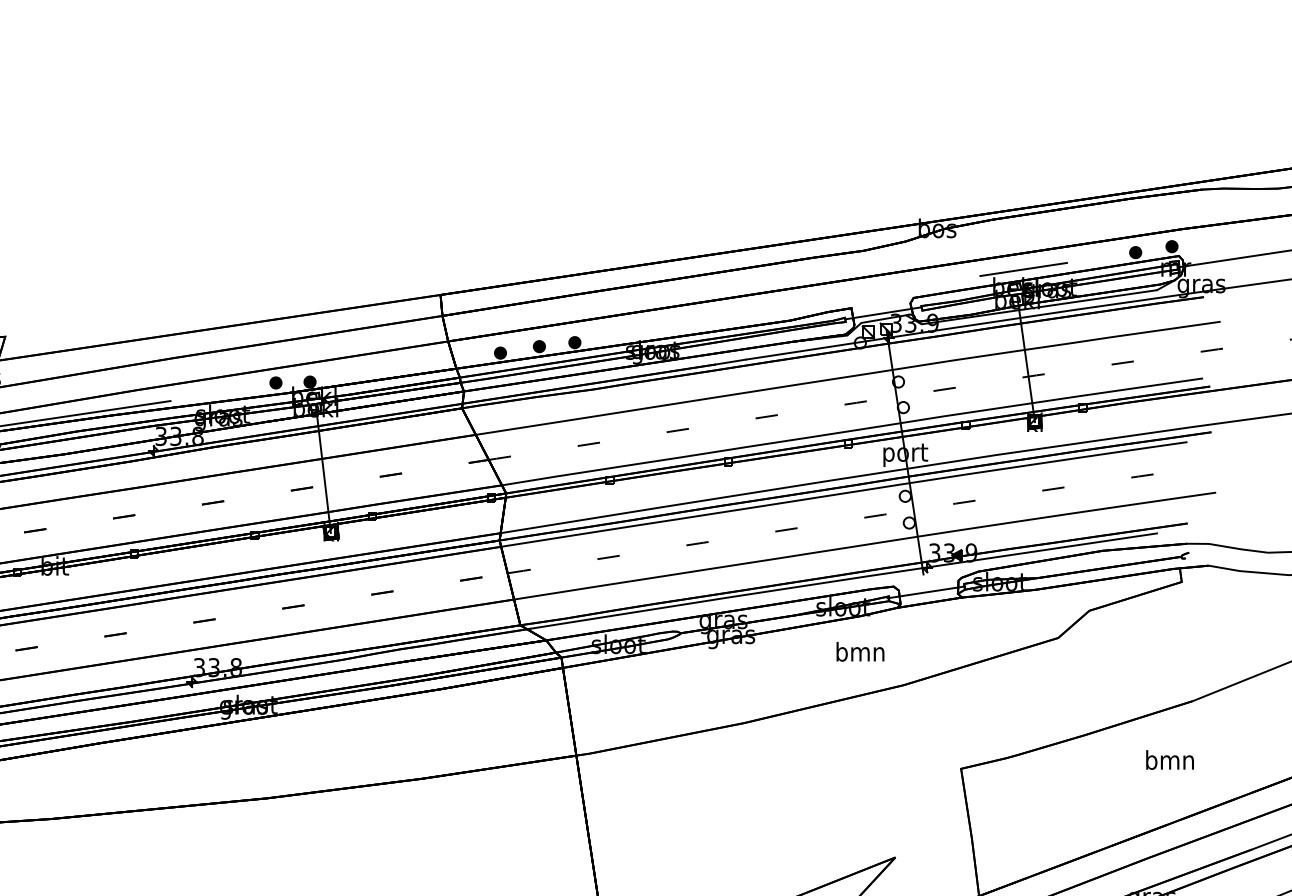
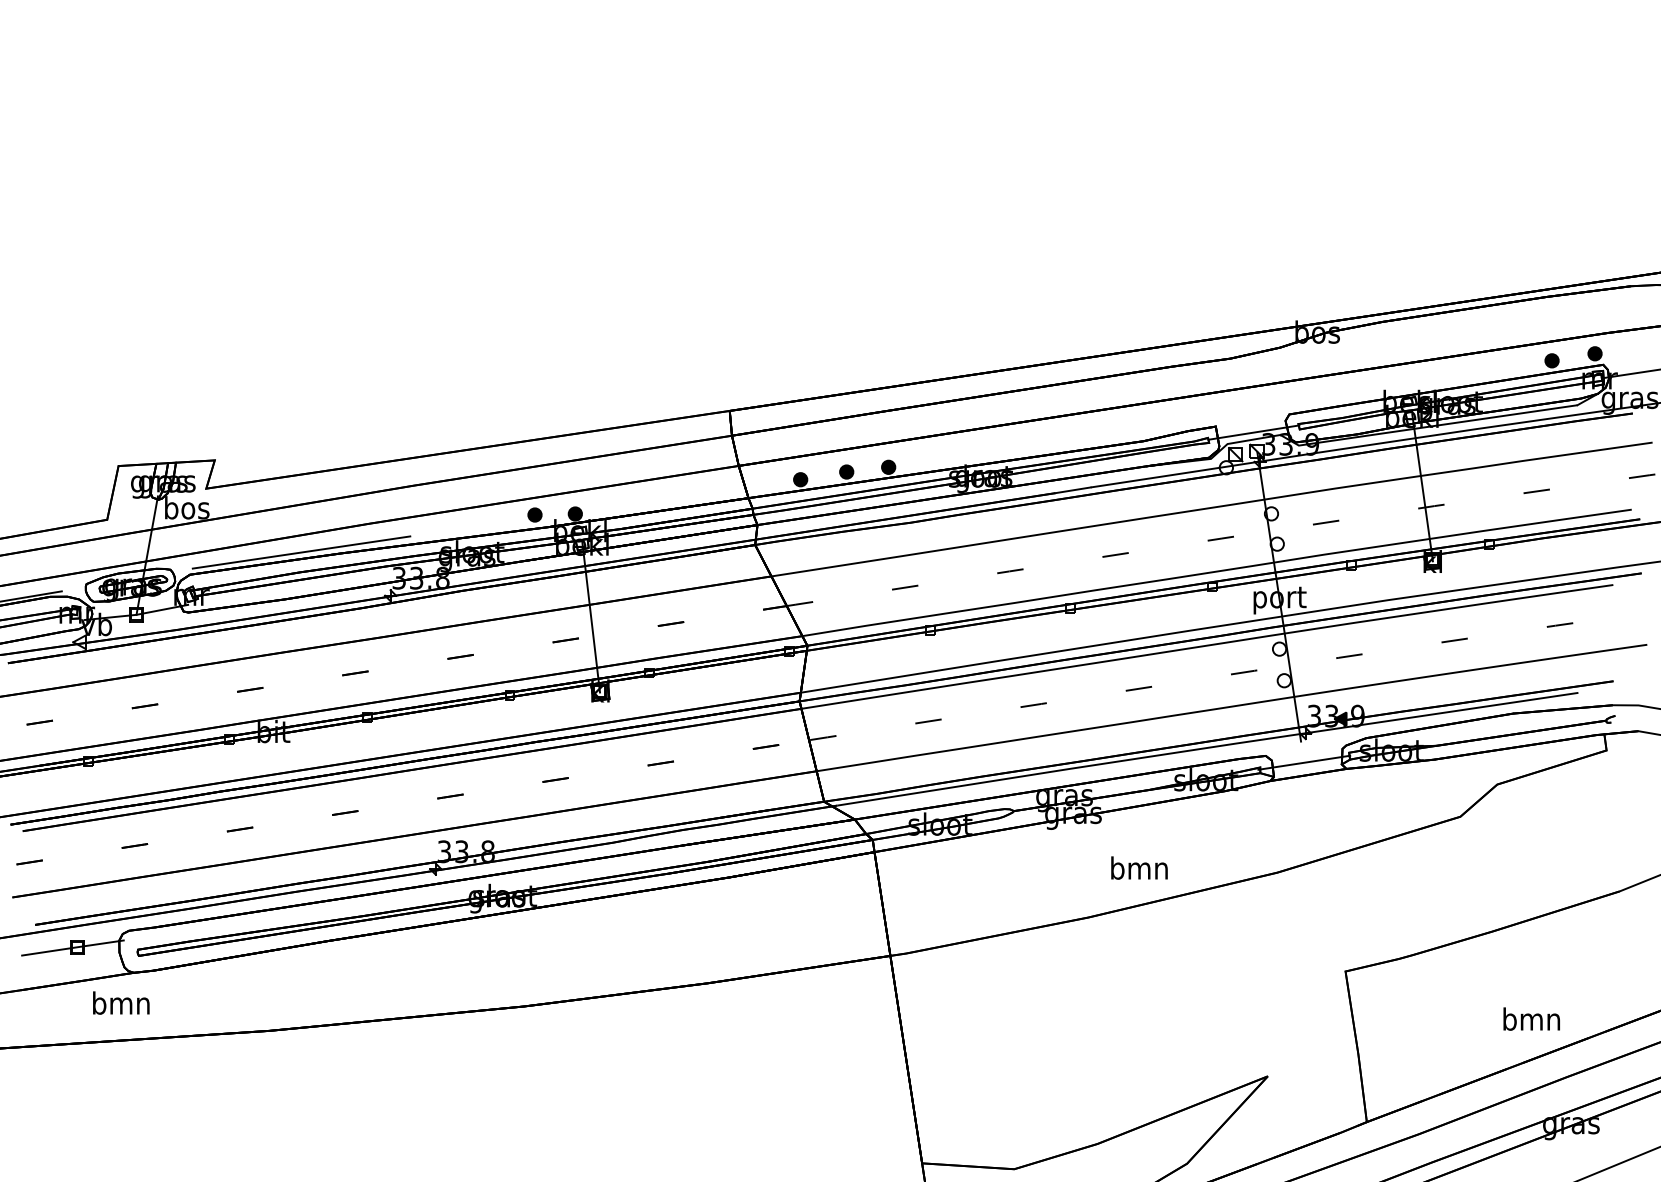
line: (1023, 269) -> (1419, 380), removed
text: (860, 651) -> (1139, 867), moved
text: (1169, 759) -> (1531, 1018), moved

